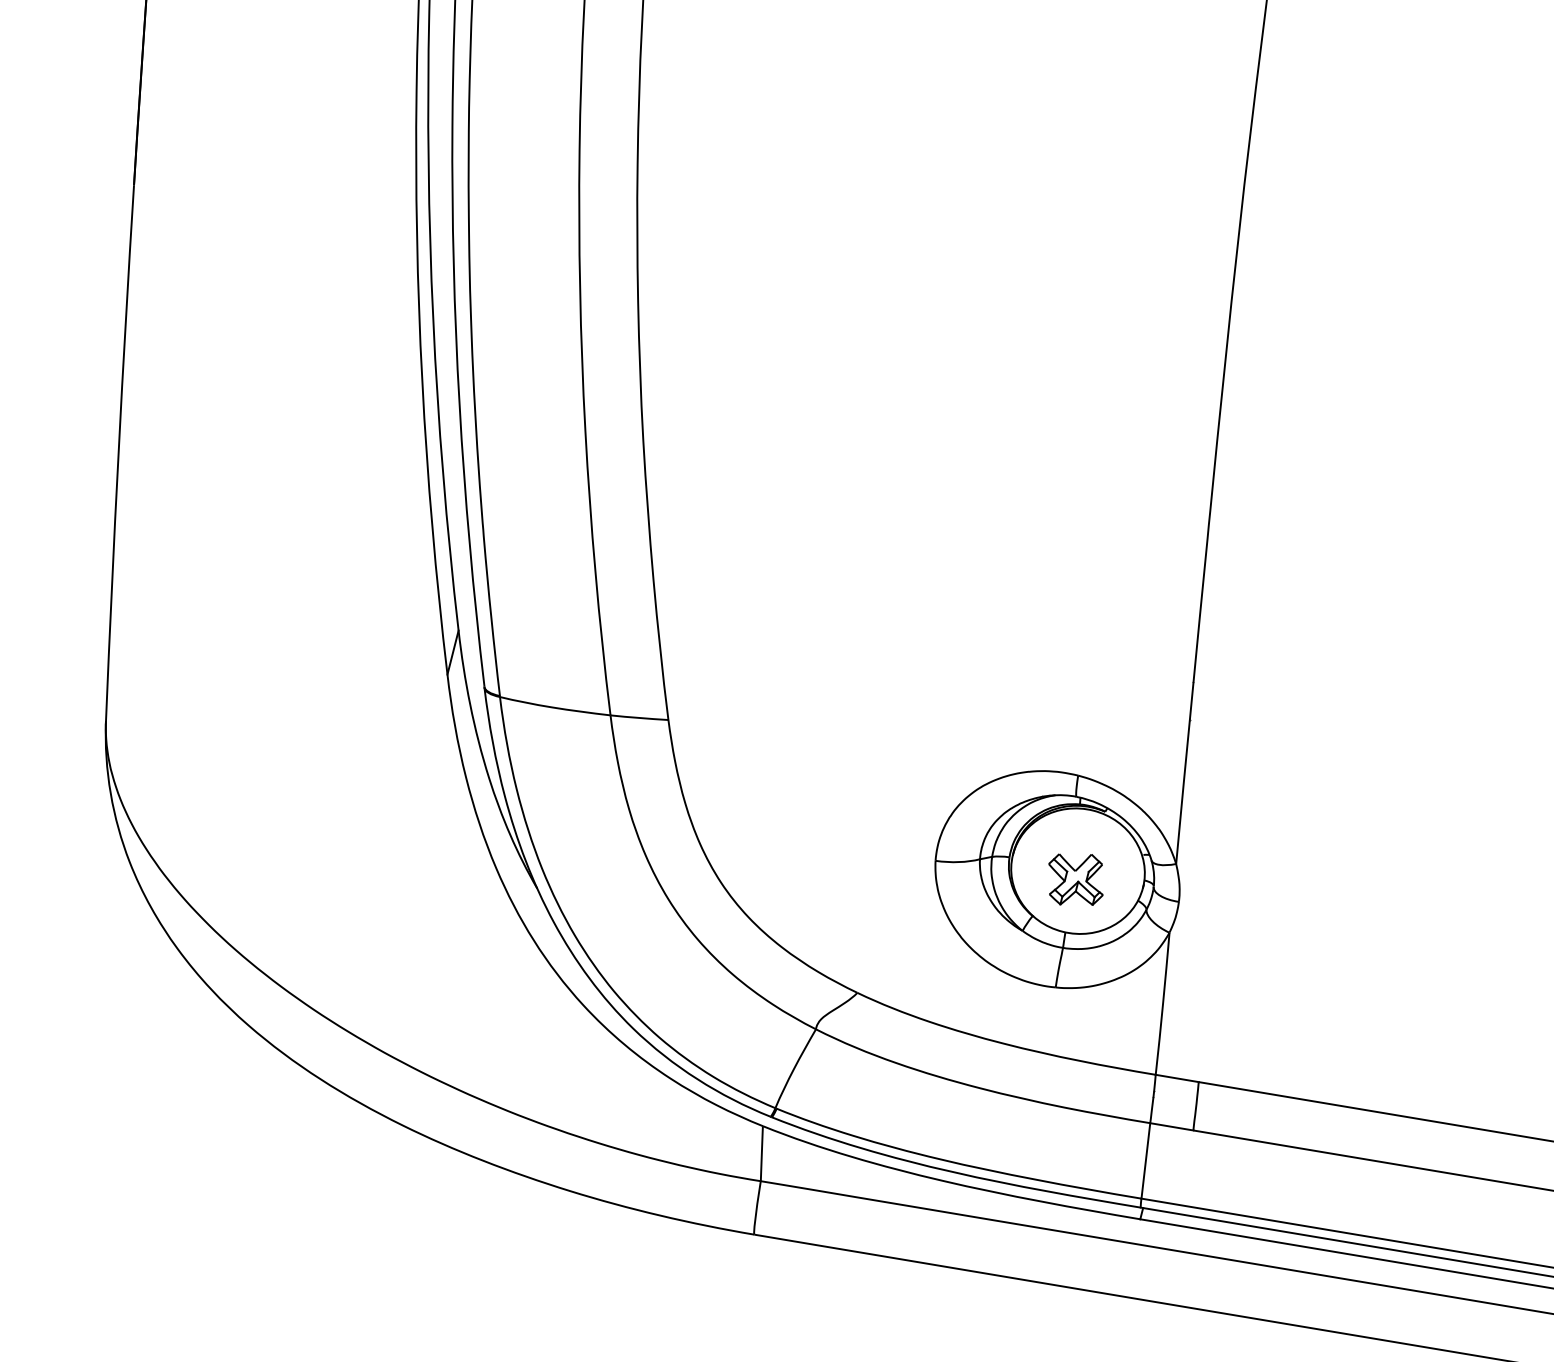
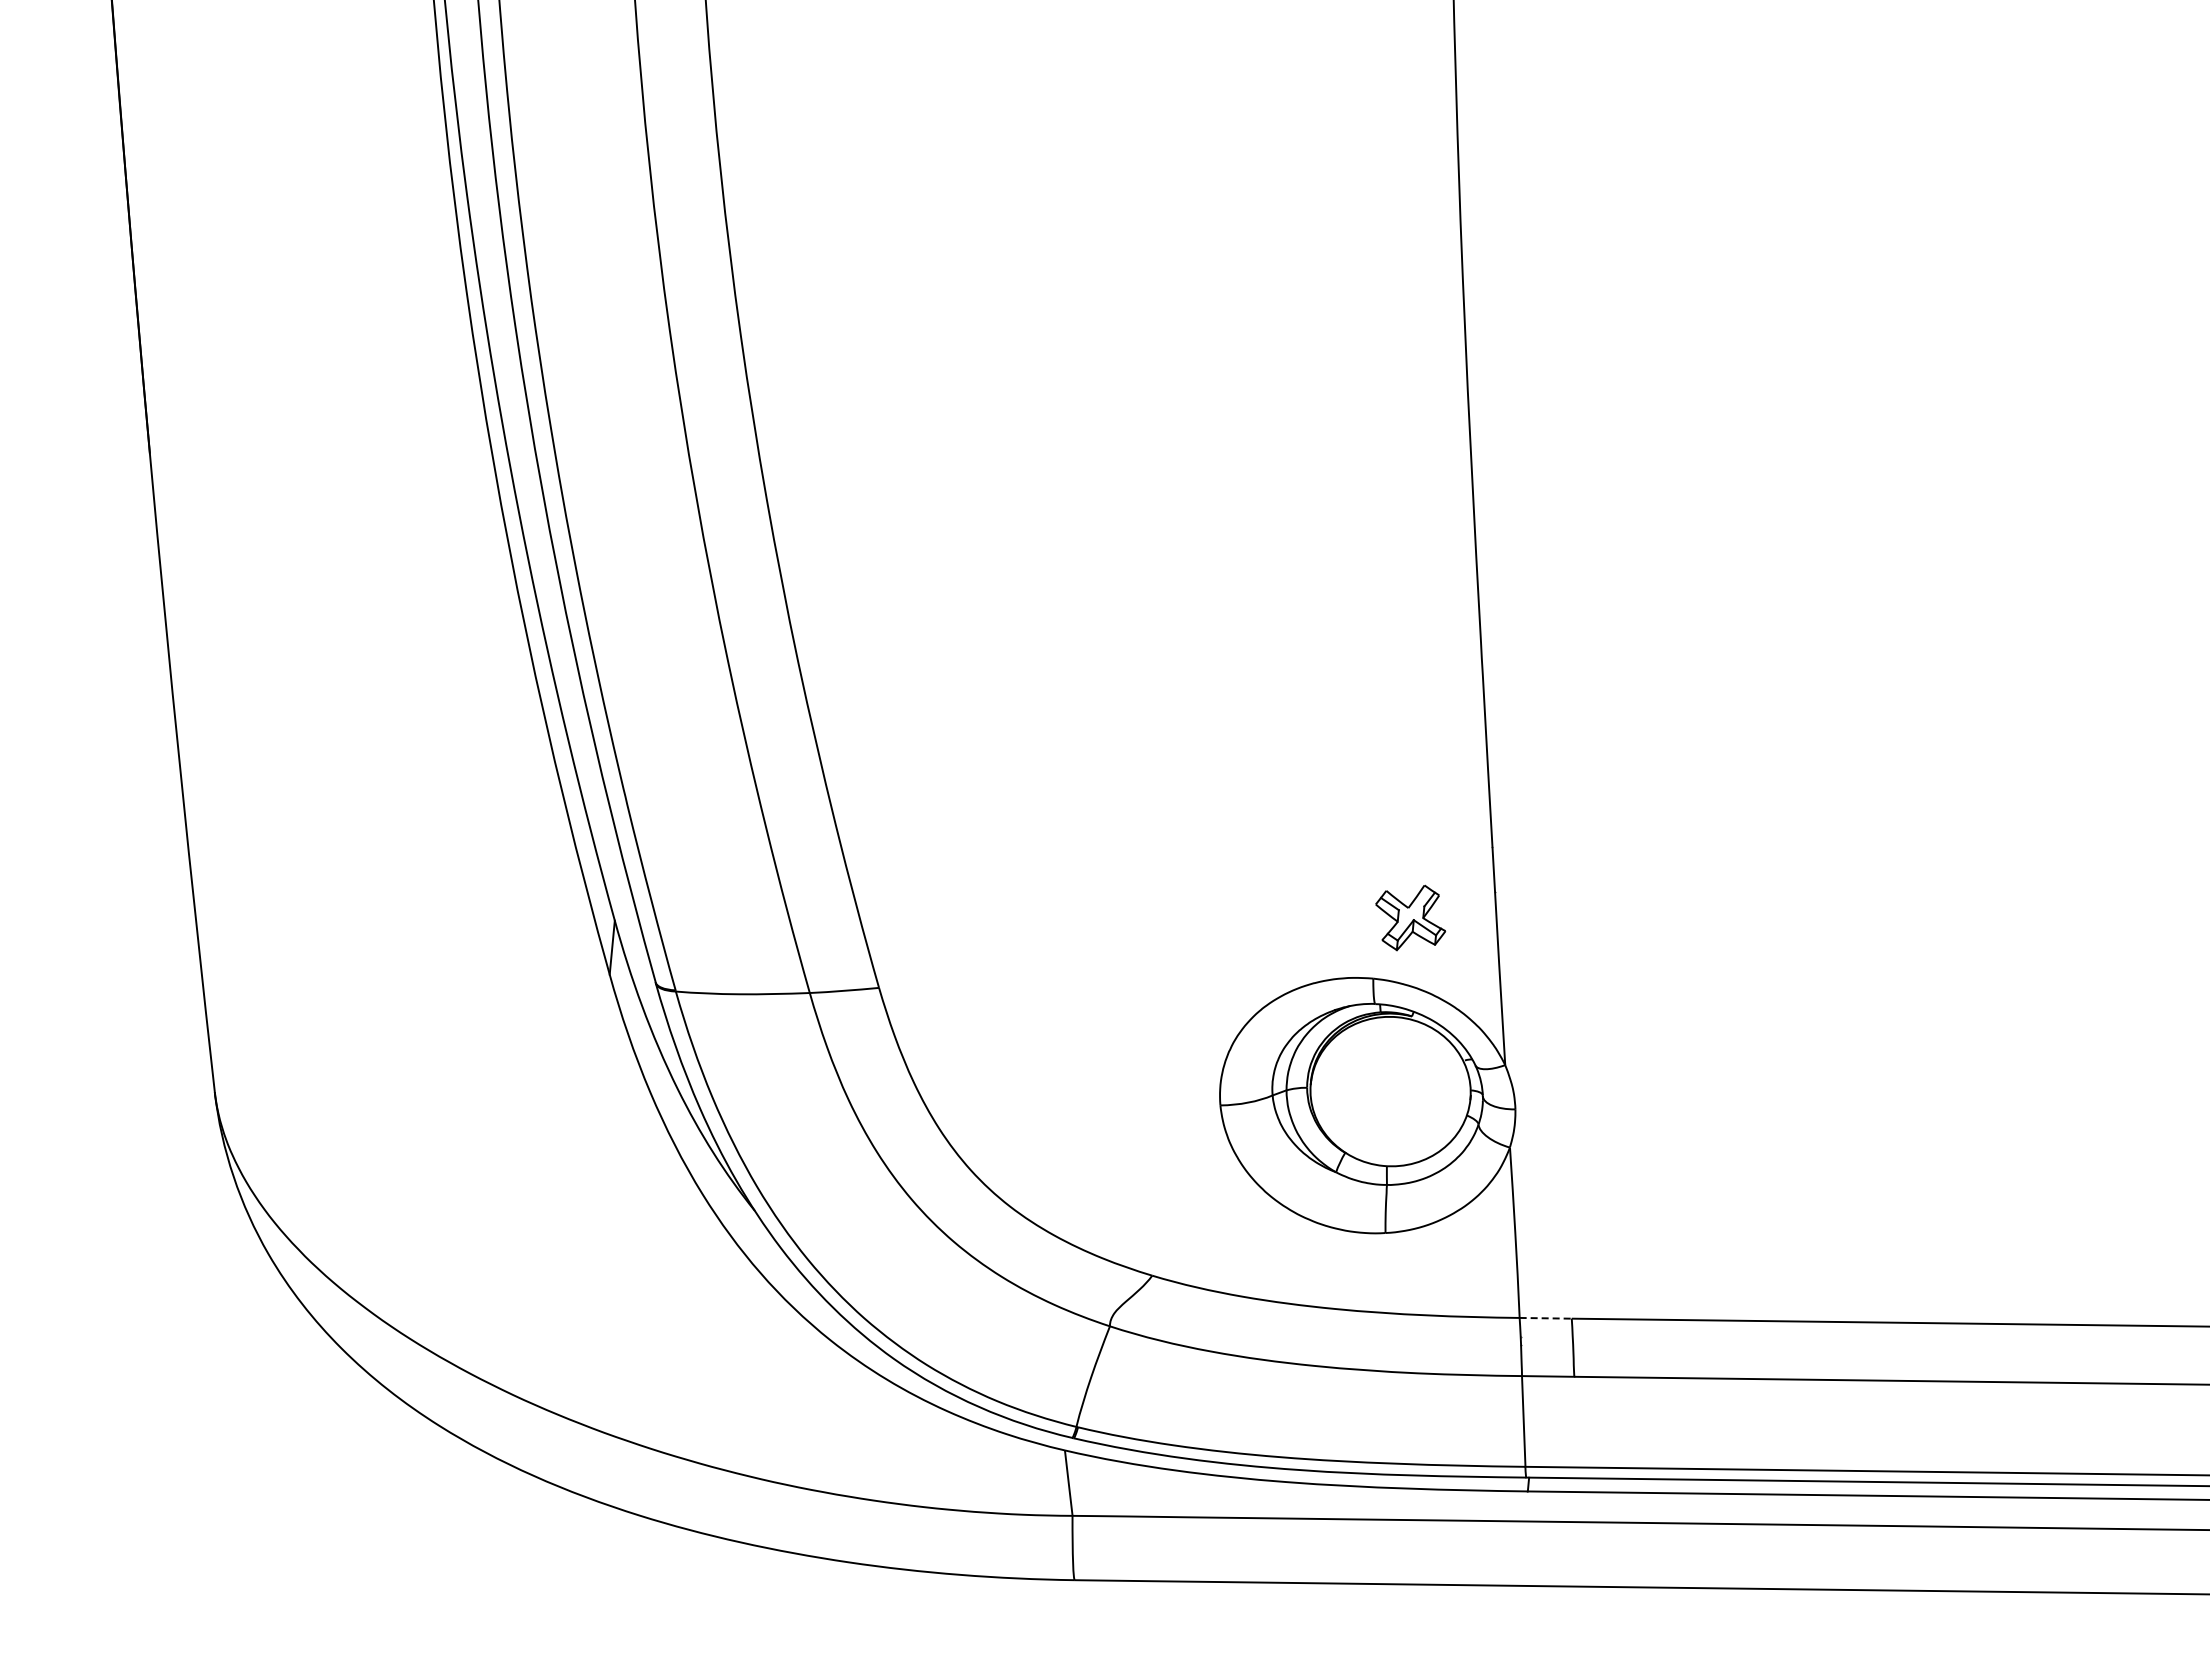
part: (1075, 879) -> (1410, 917), moved
line: (1177, 1078) -> (1546, 1318), solid -> dashed

